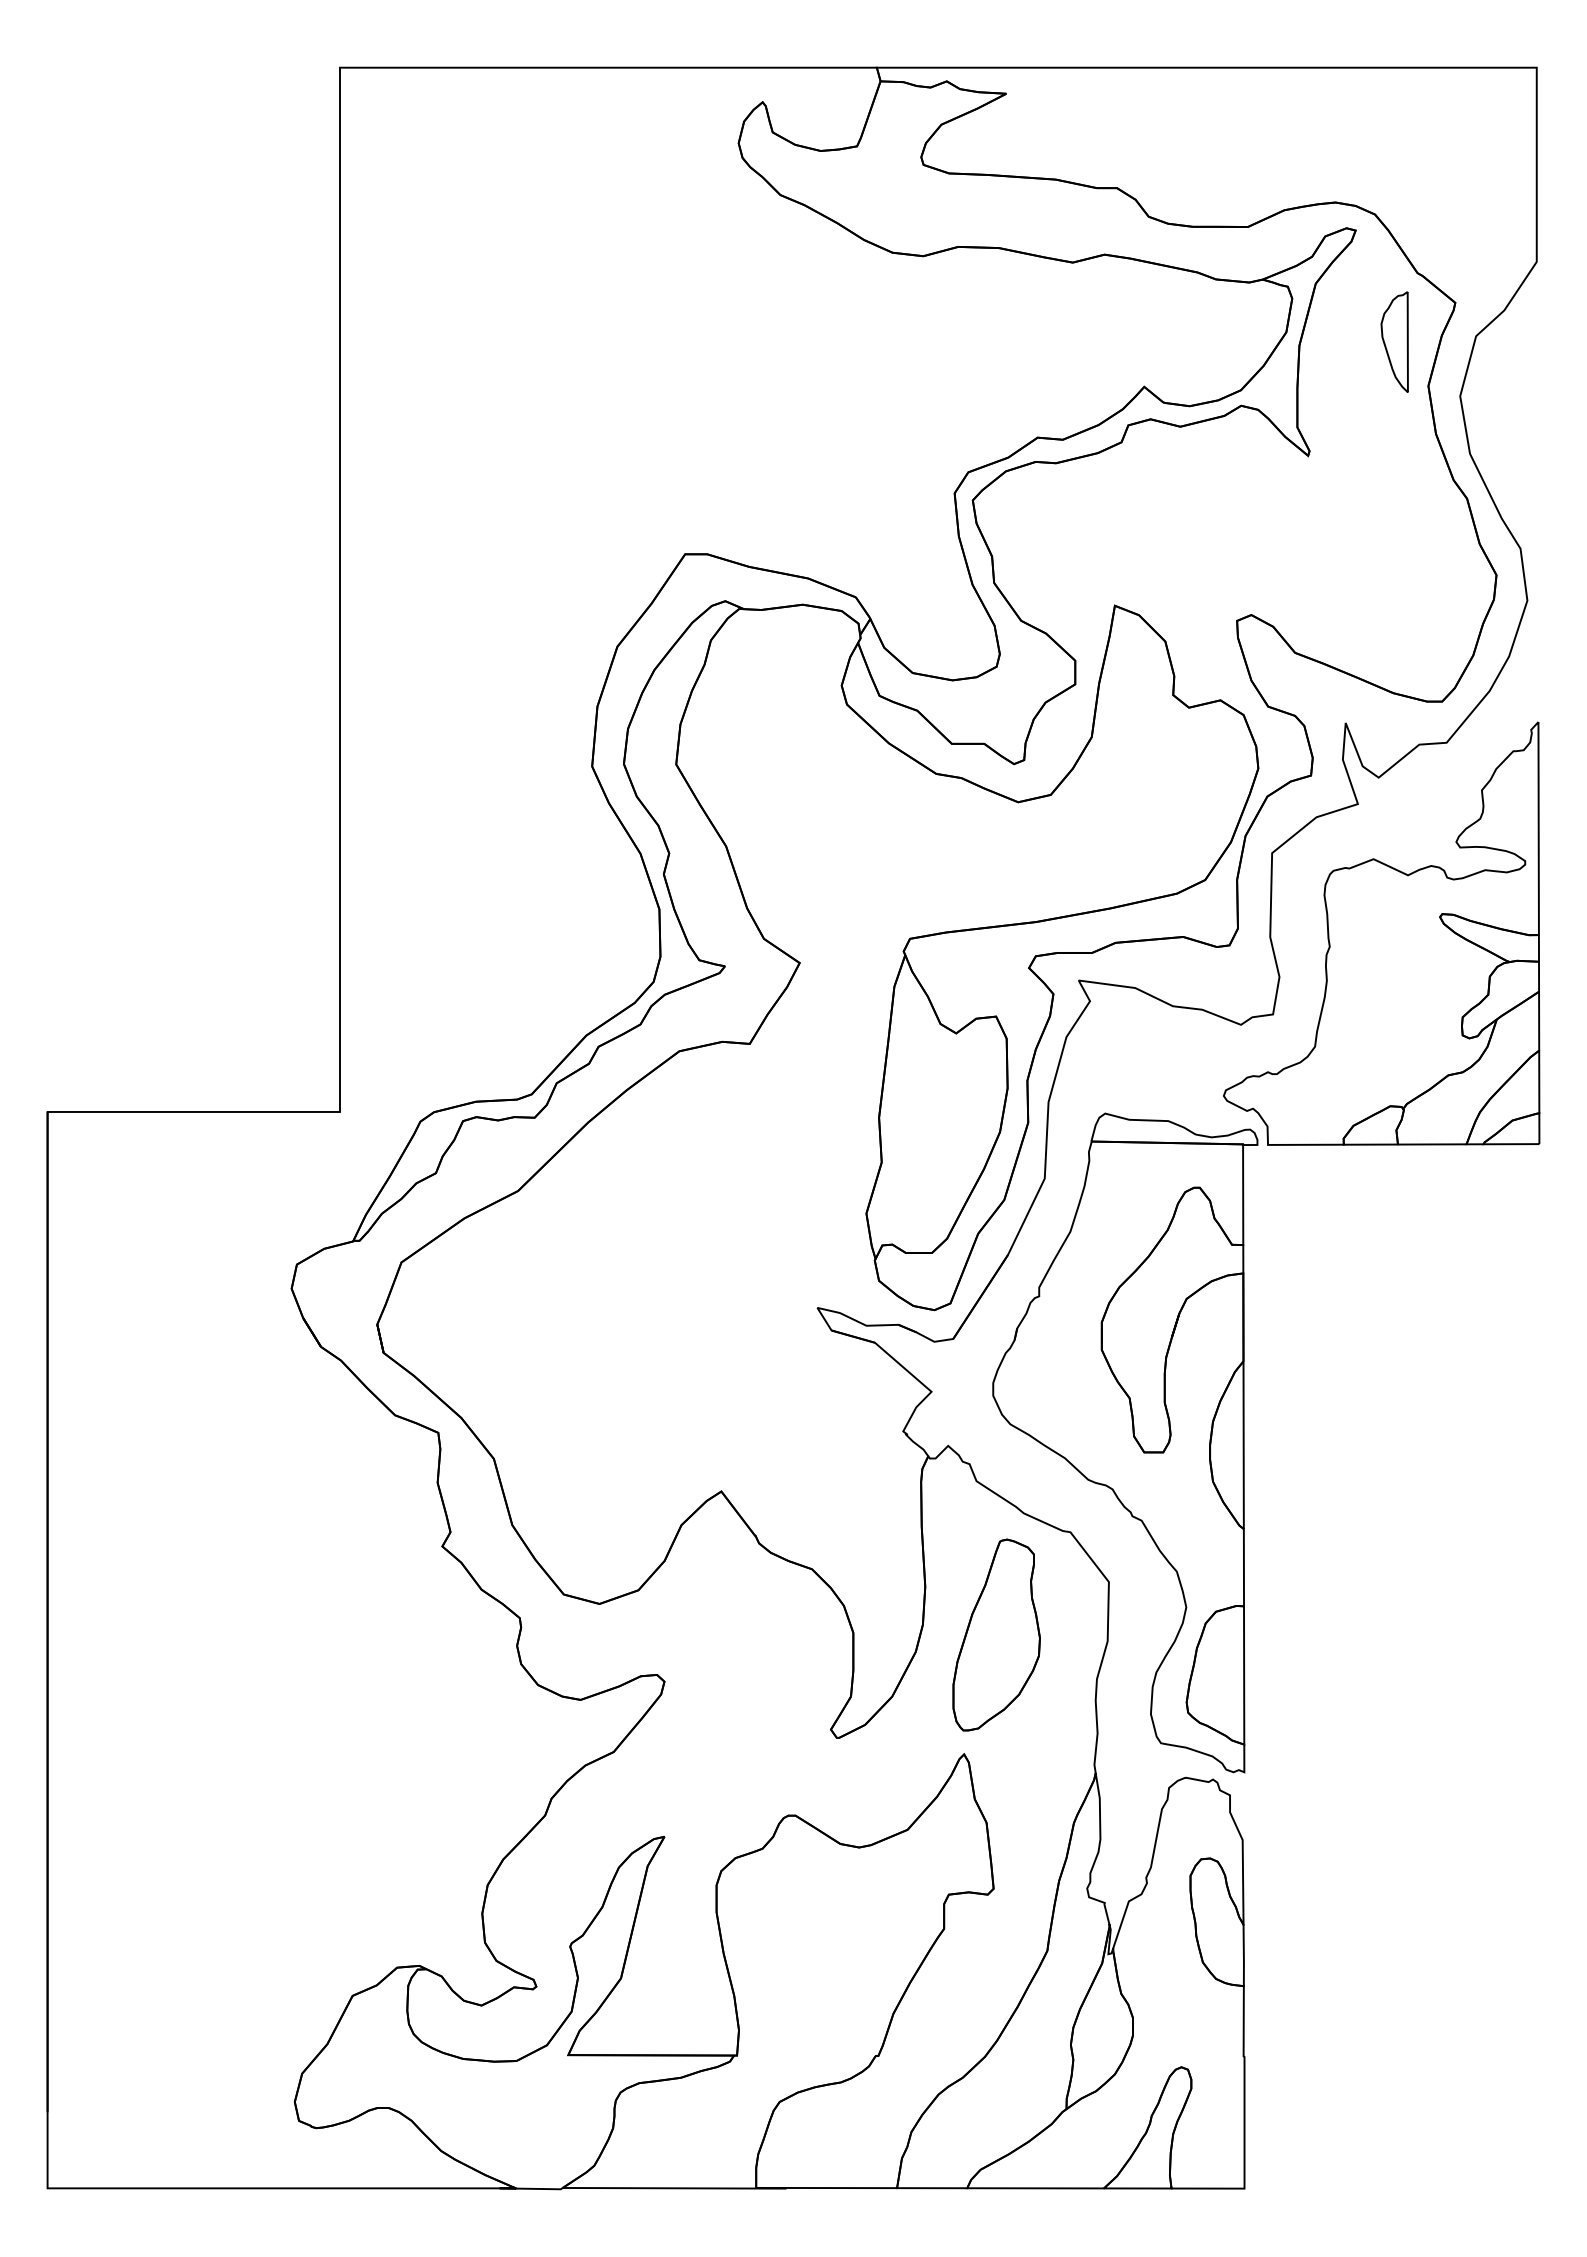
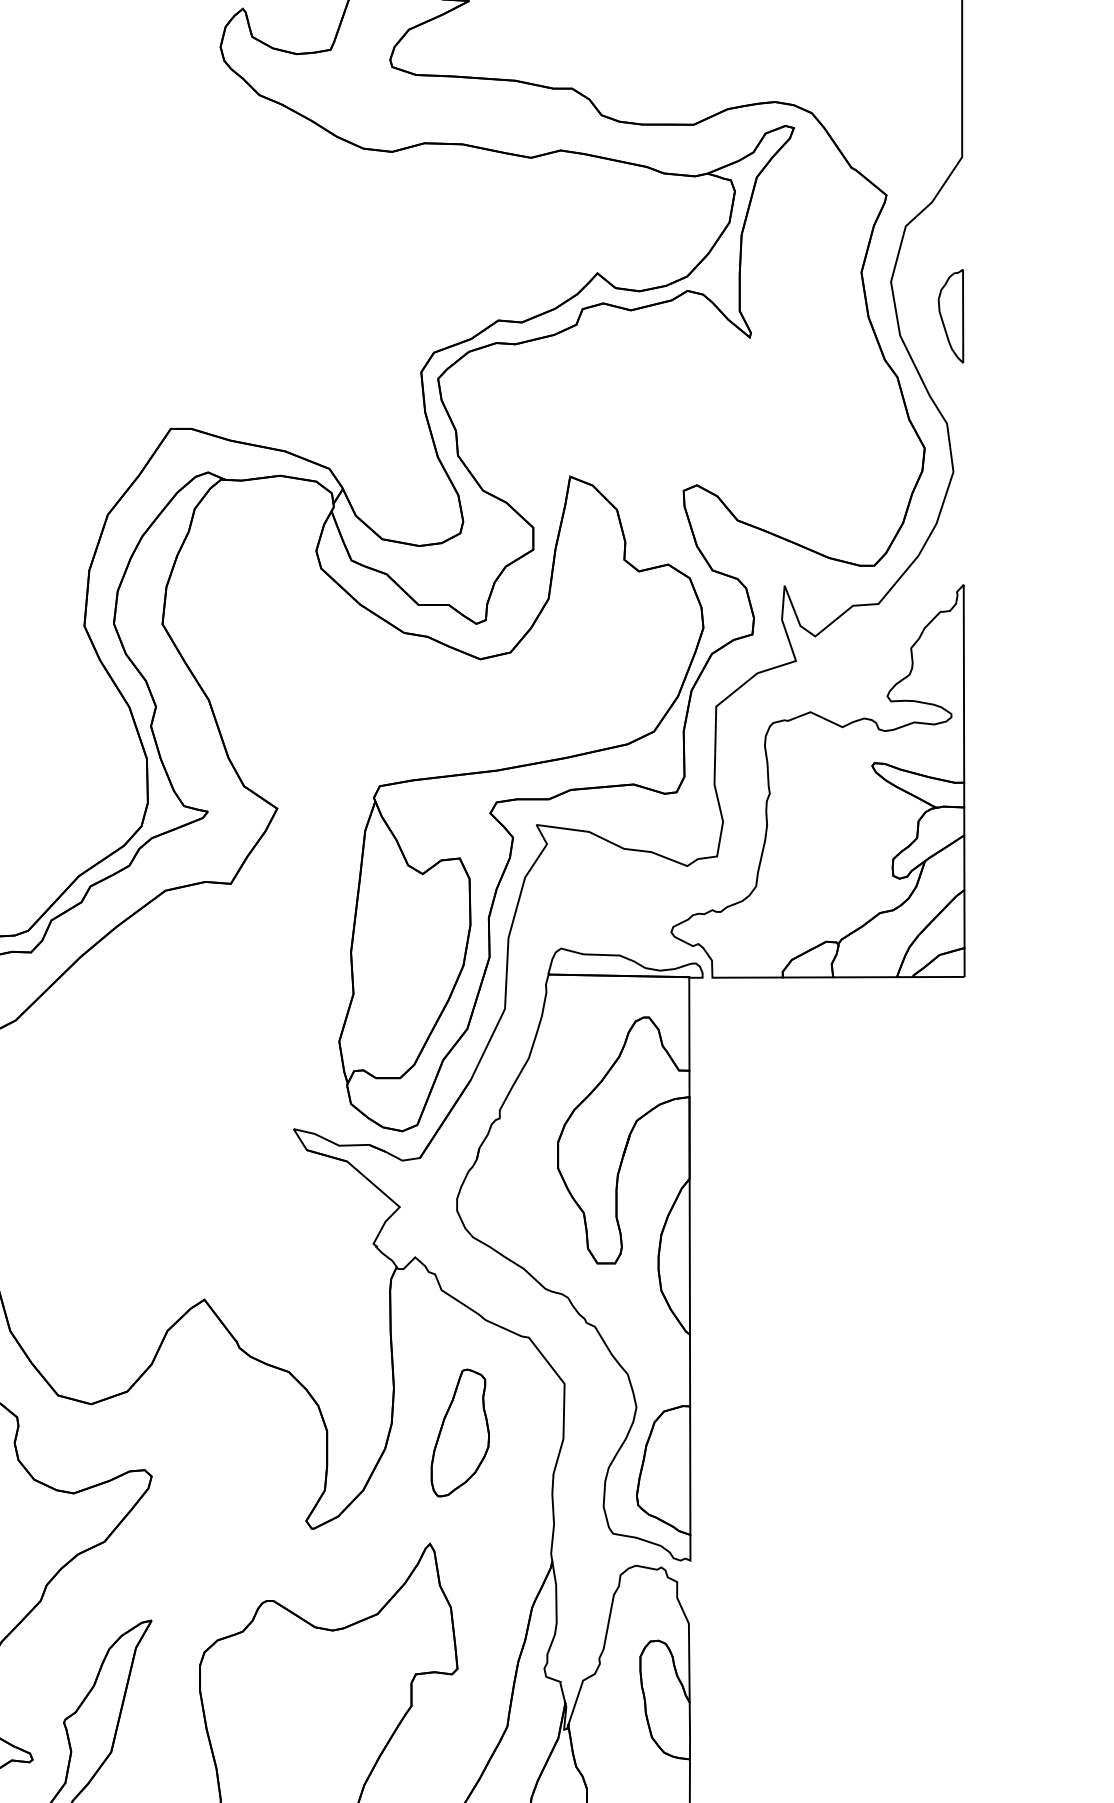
part: (1394, 341) -> (950, 315), moved
part: (996, 1634) -> (460, 1432), size x0.71

